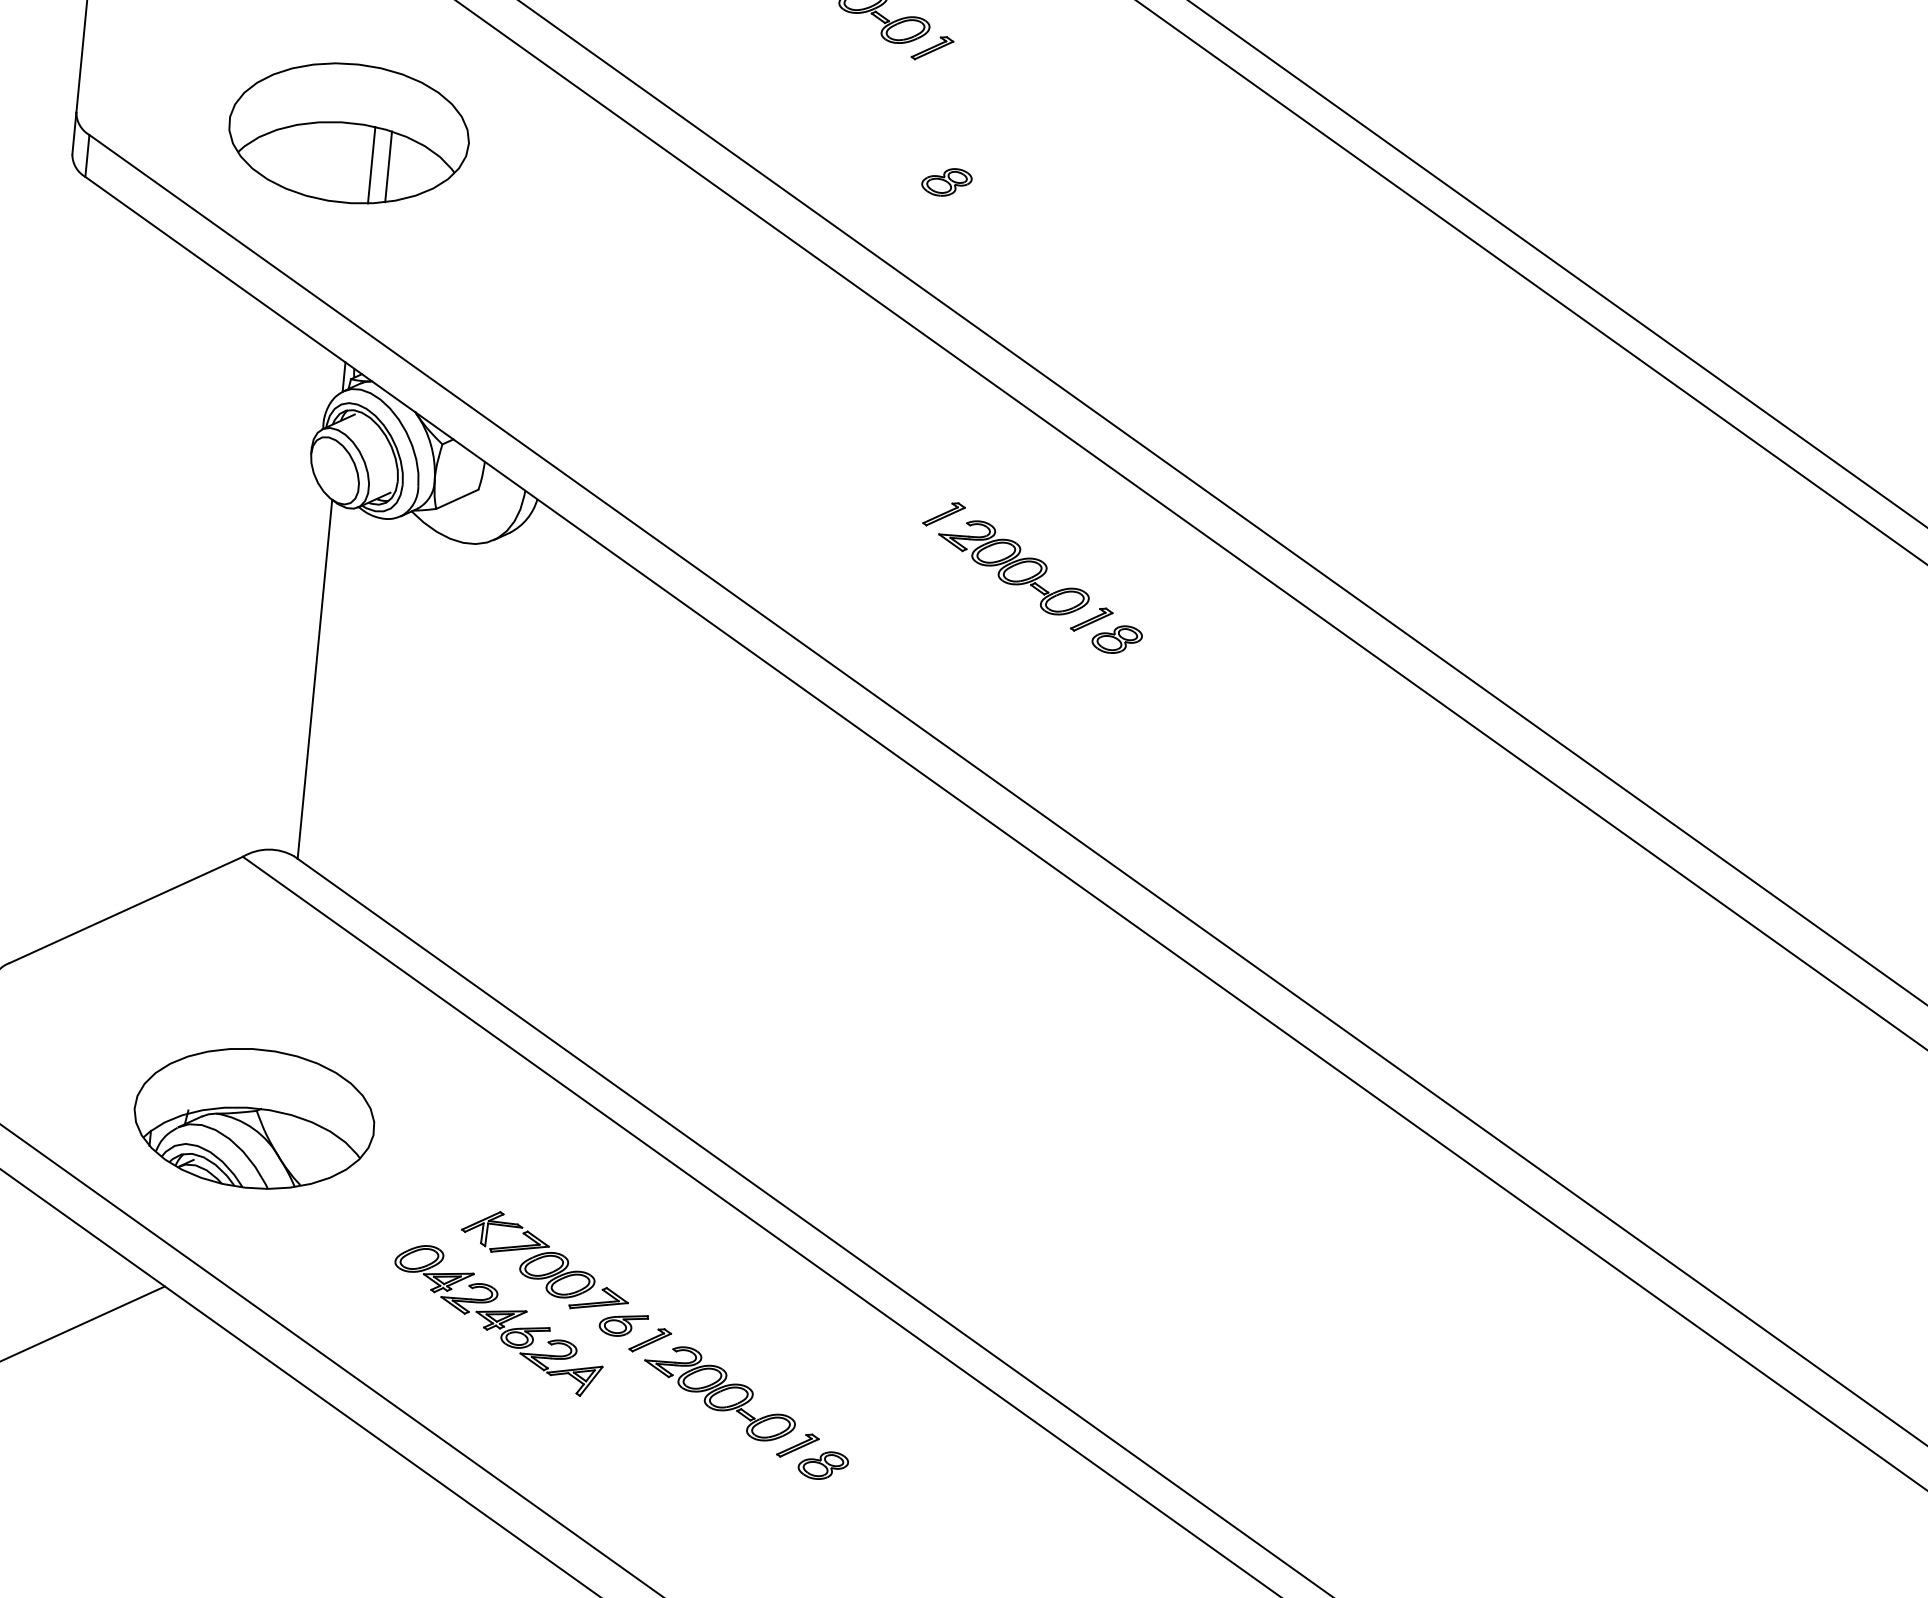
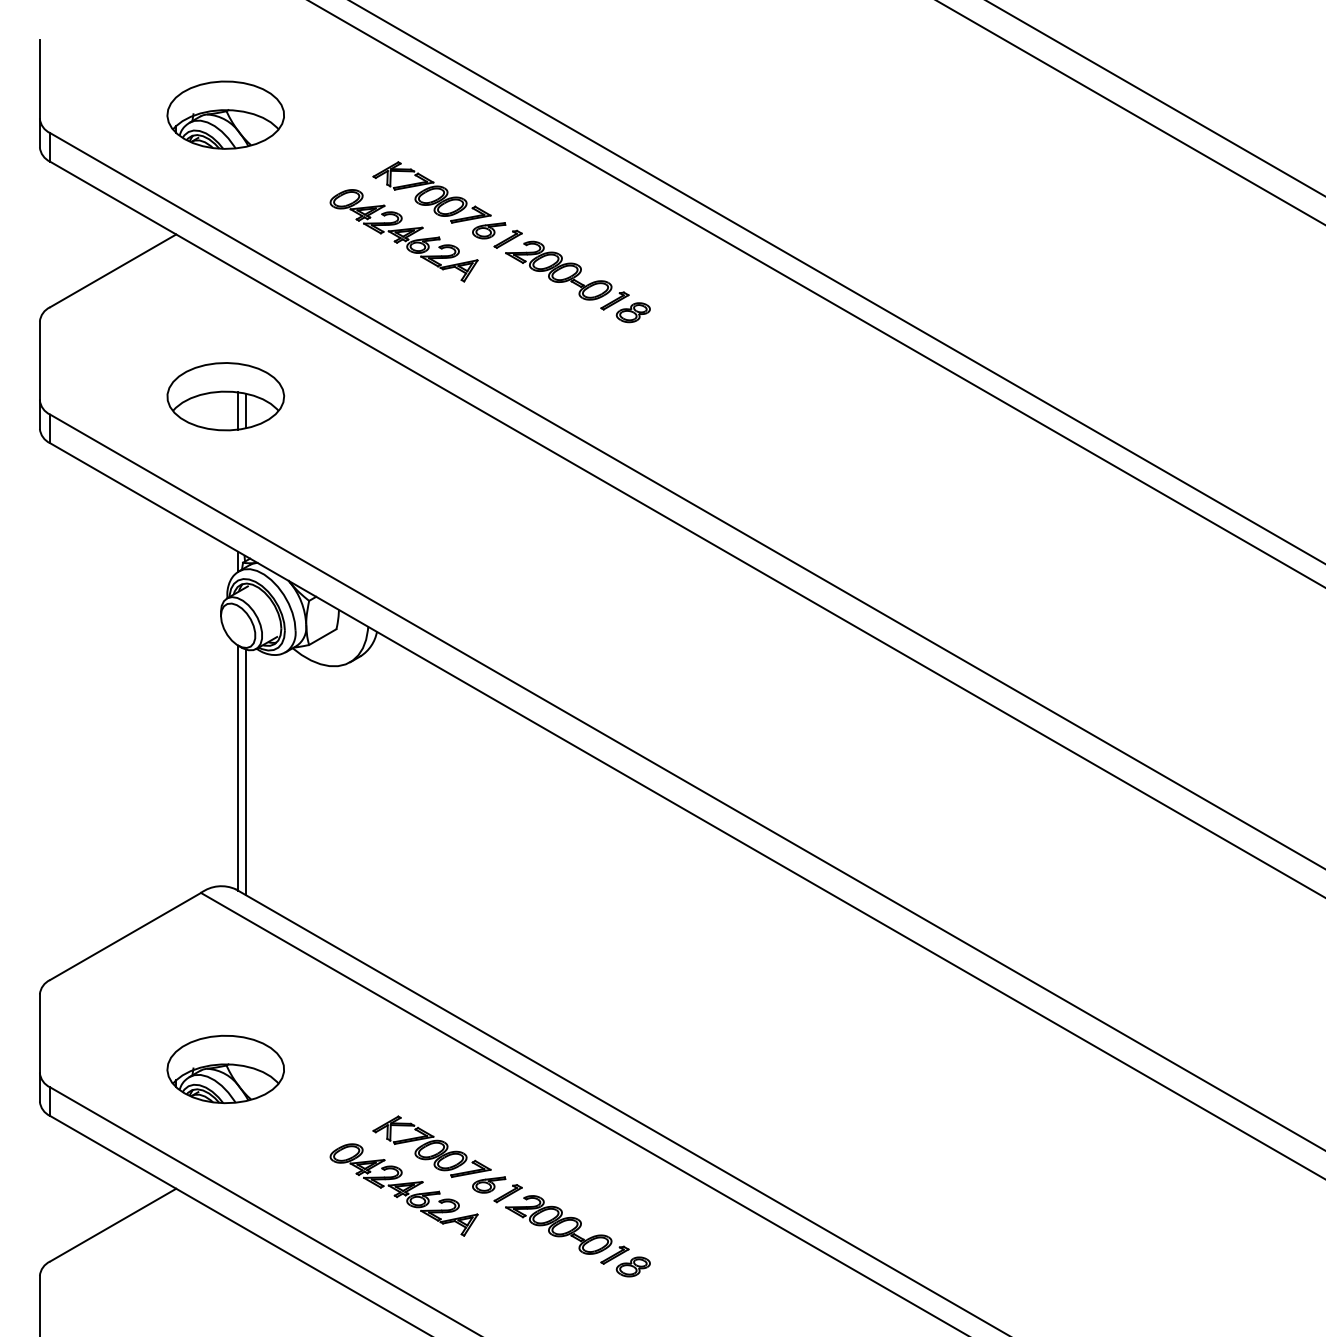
part: (348, 133) -> (225, 396), size x0.71
part: (945, 181) -> (632, 312), moved
part: (1031, 577) -> (716, 652), removed
line: (326, 686) -> (246, 772), added
part: (253, 1118) -> (225, 1069), size x0.71

